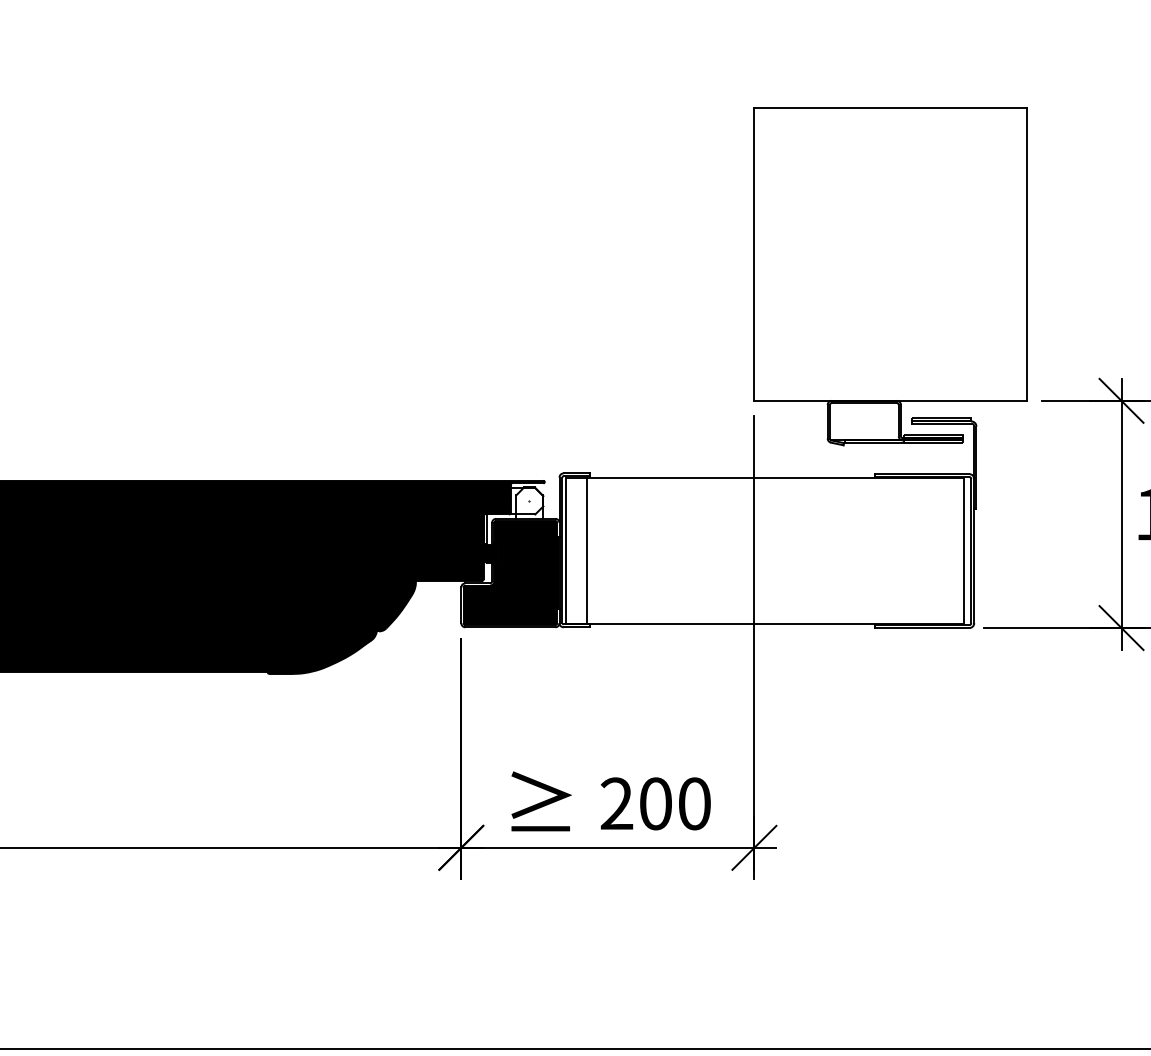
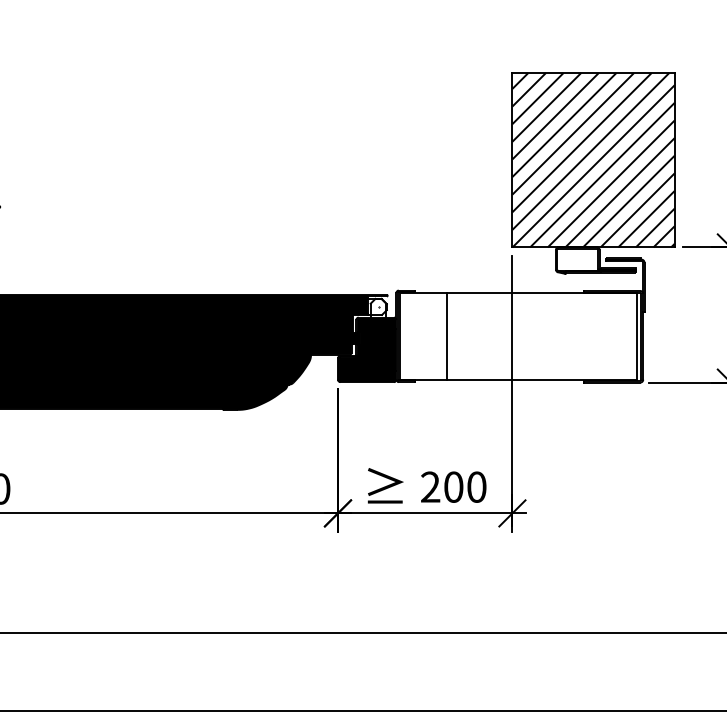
hatch: (890, 254) -> (593, 160), added
line: (588, 550) -> (447, 336), moved

